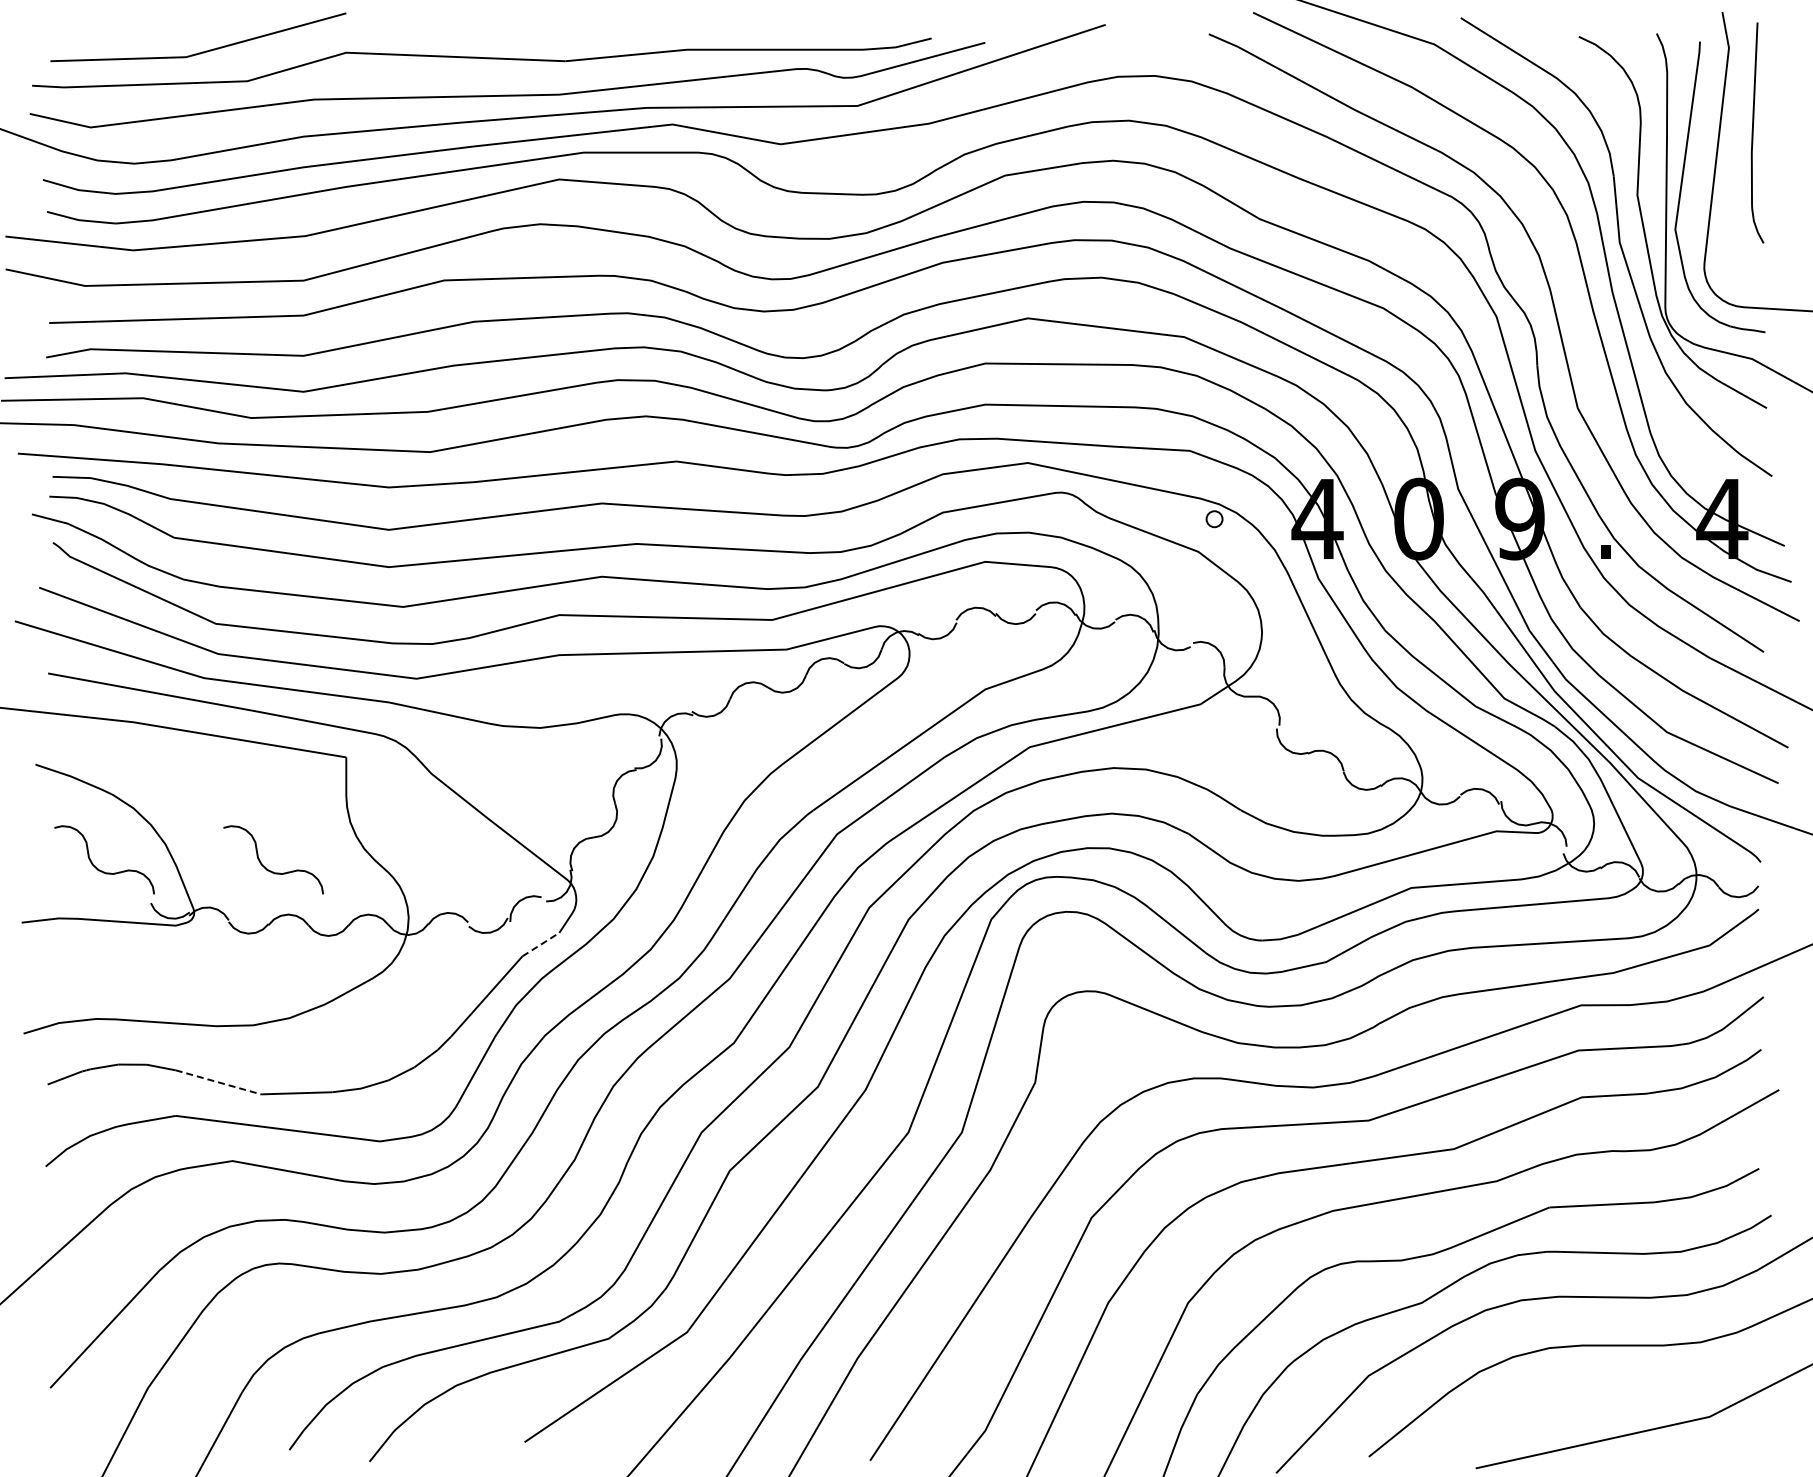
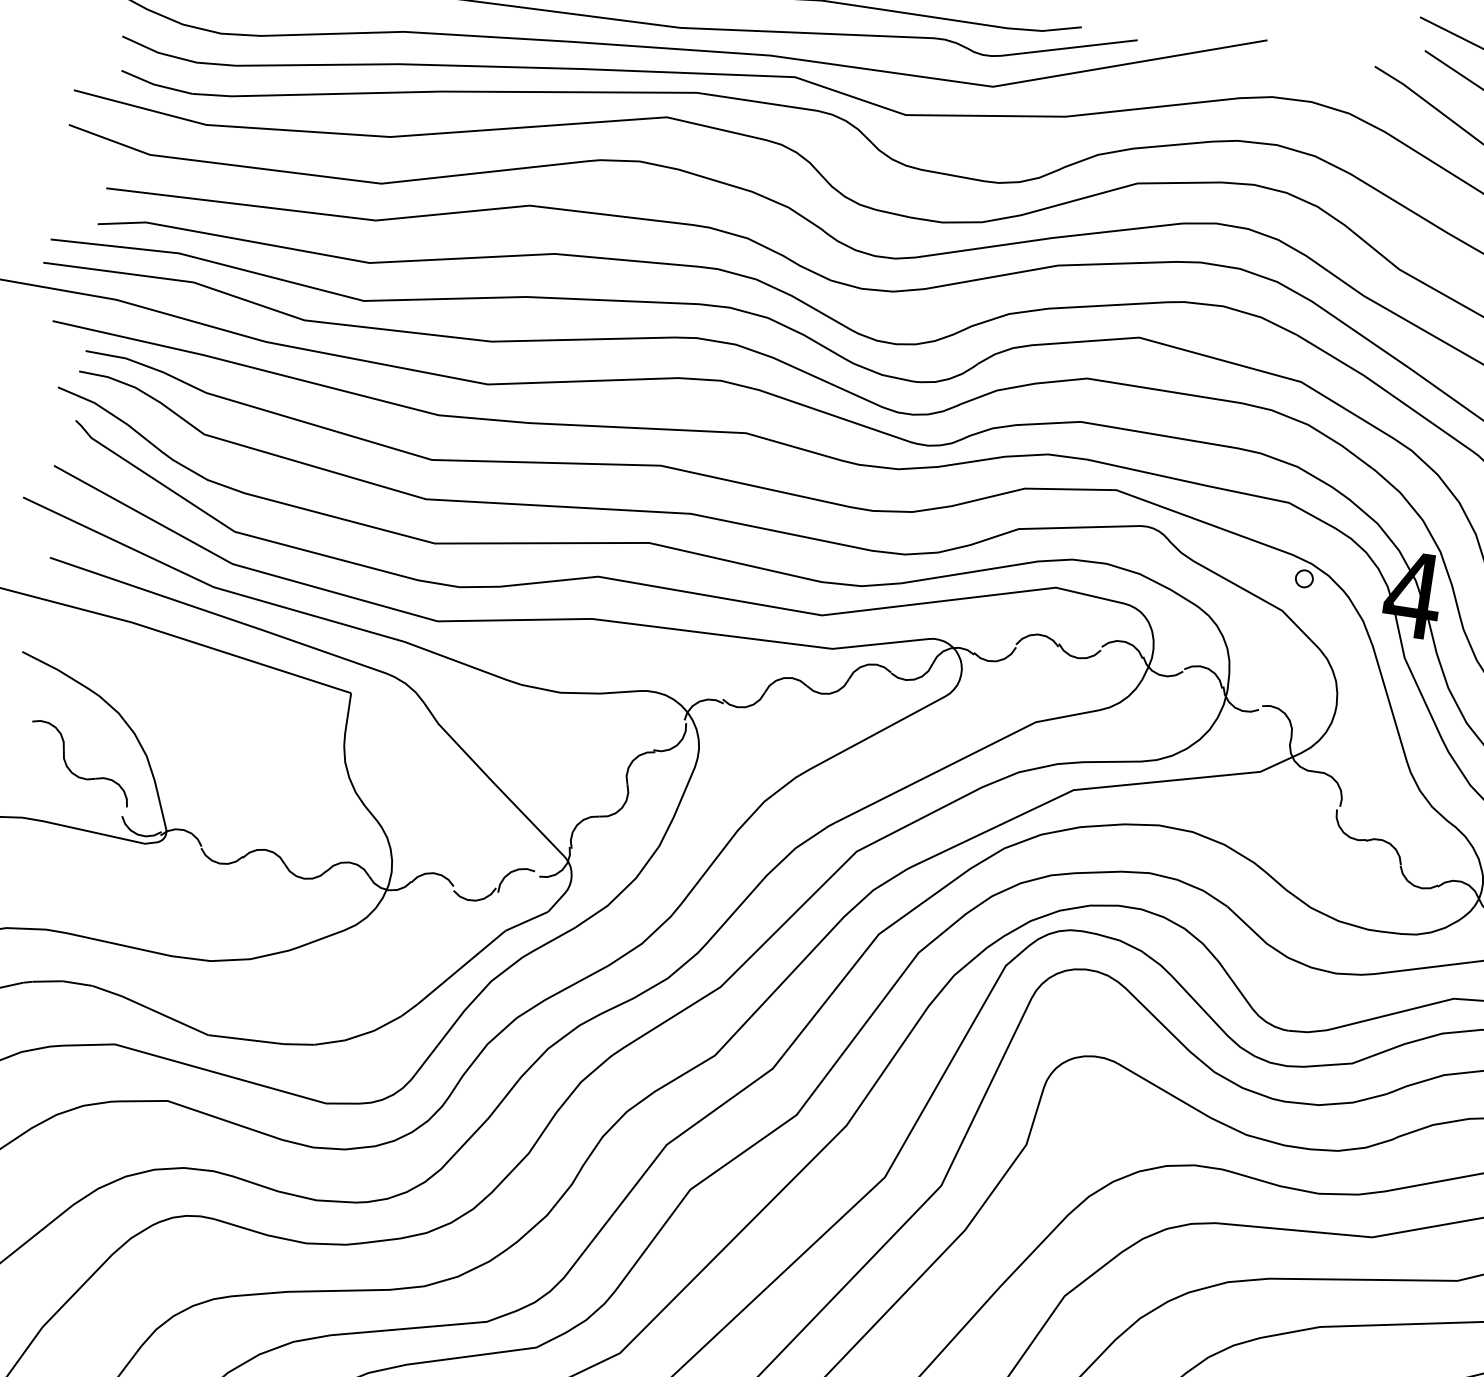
part: (265, 866) -> (248, 795), removed
line: (540, 944) -> (526, 921), dashed -> solid
line: (218, 1082) -> (165, 1015), dashed -> solid

